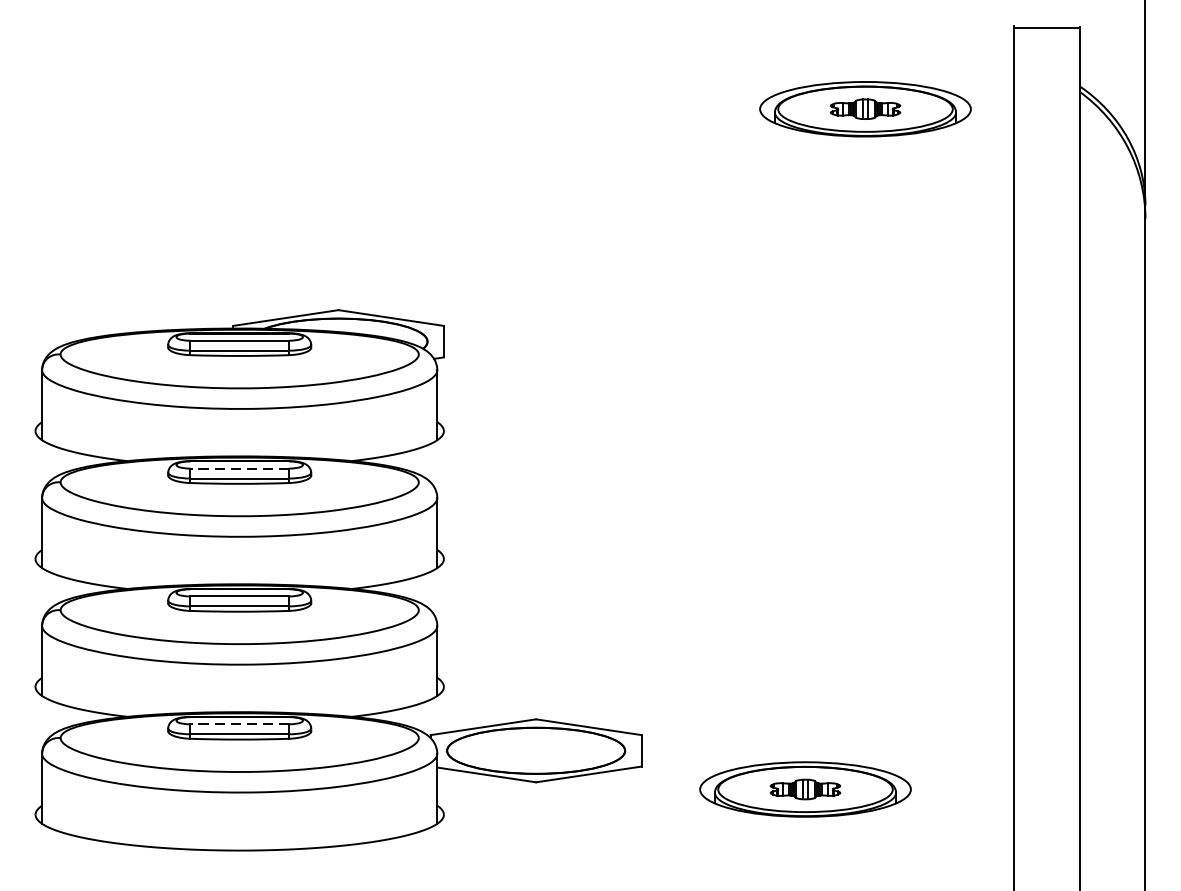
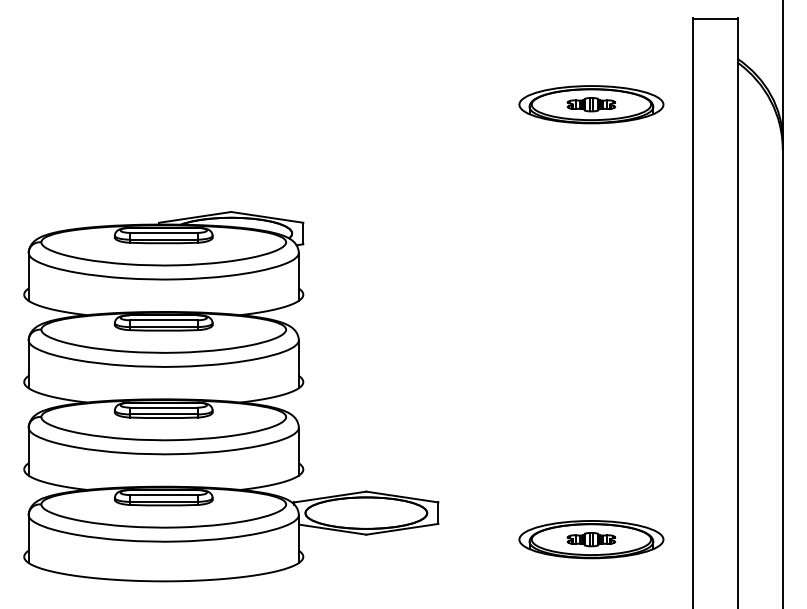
part: (865, 108) -> (591, 104), moved
line: (239, 468) -> (163, 320), dashed -> solid
line: (239, 724) -> (163, 495), dashed -> solid
part: (805, 789) -> (591, 539), moved

